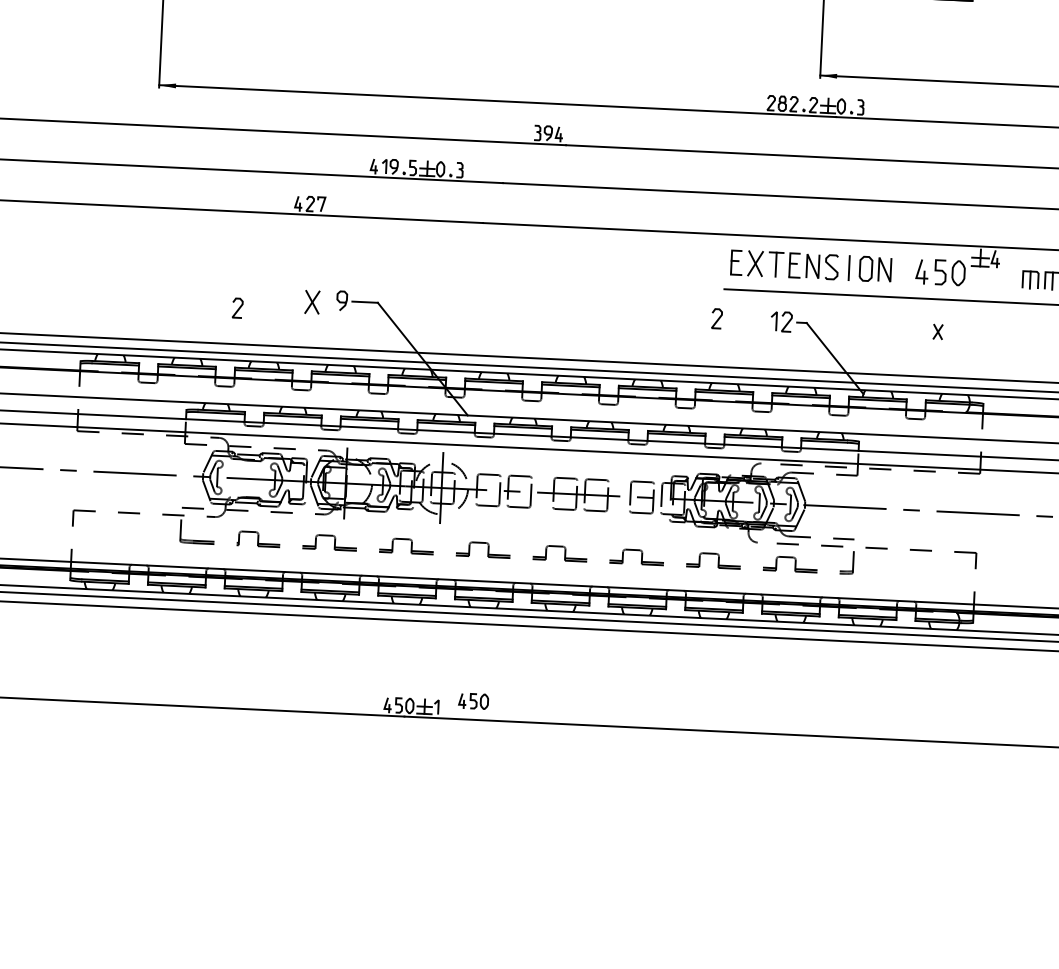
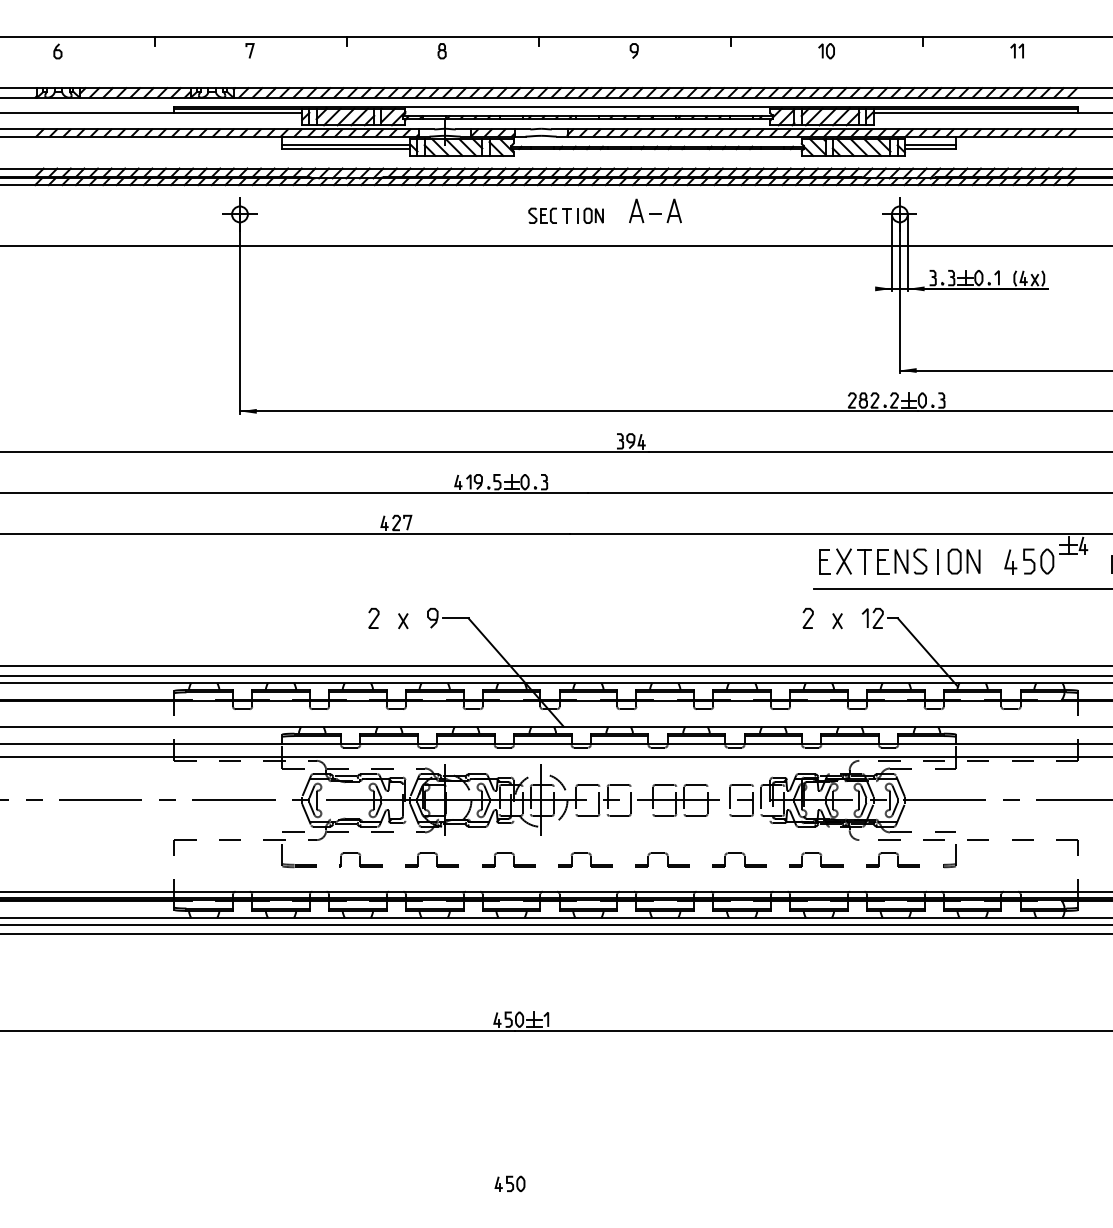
part: (312, 302) -> (403, 621), size x0.62
curve: (238, 308) -> (374, 618), moved
part: (937, 332) -> (837, 621), moved
part: (473, 700) -> (509, 1183), moved

